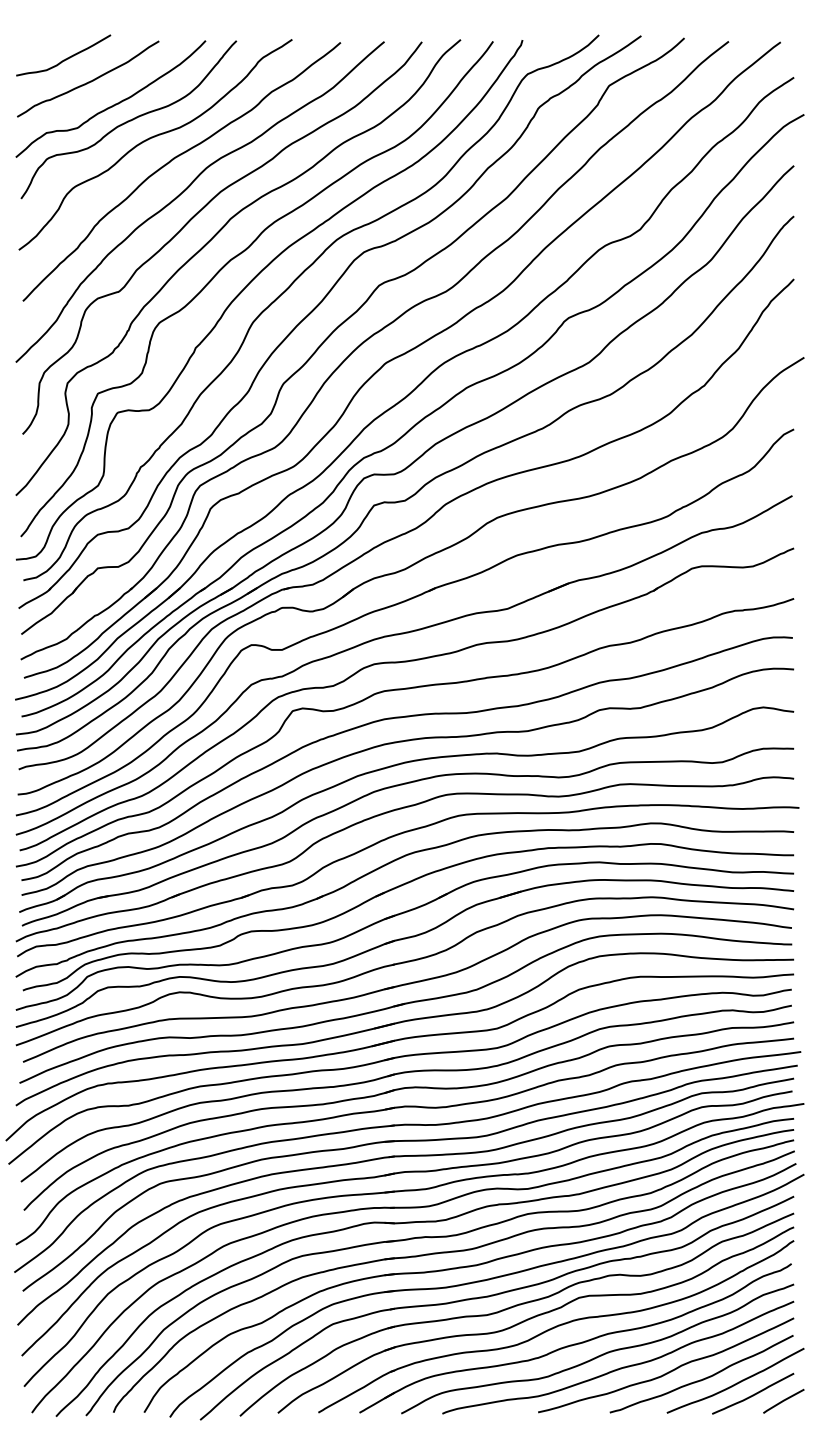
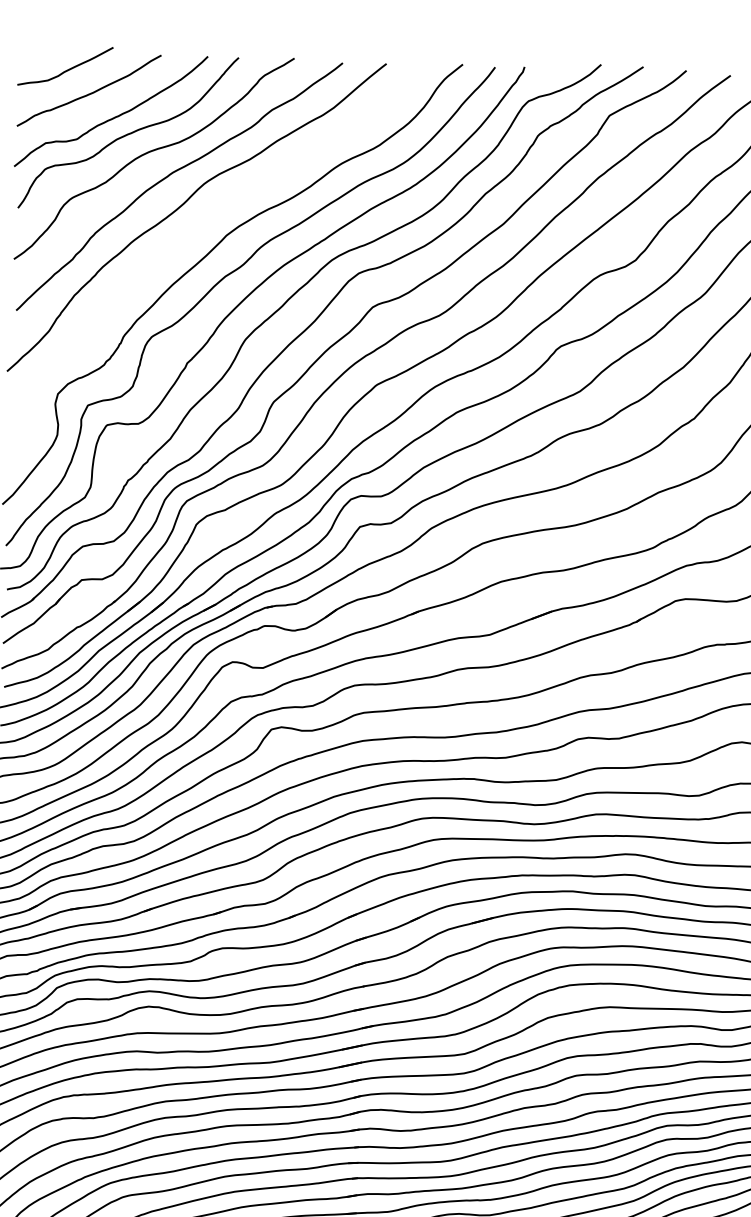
curve: (203, 209) -> (199, 225), removed

